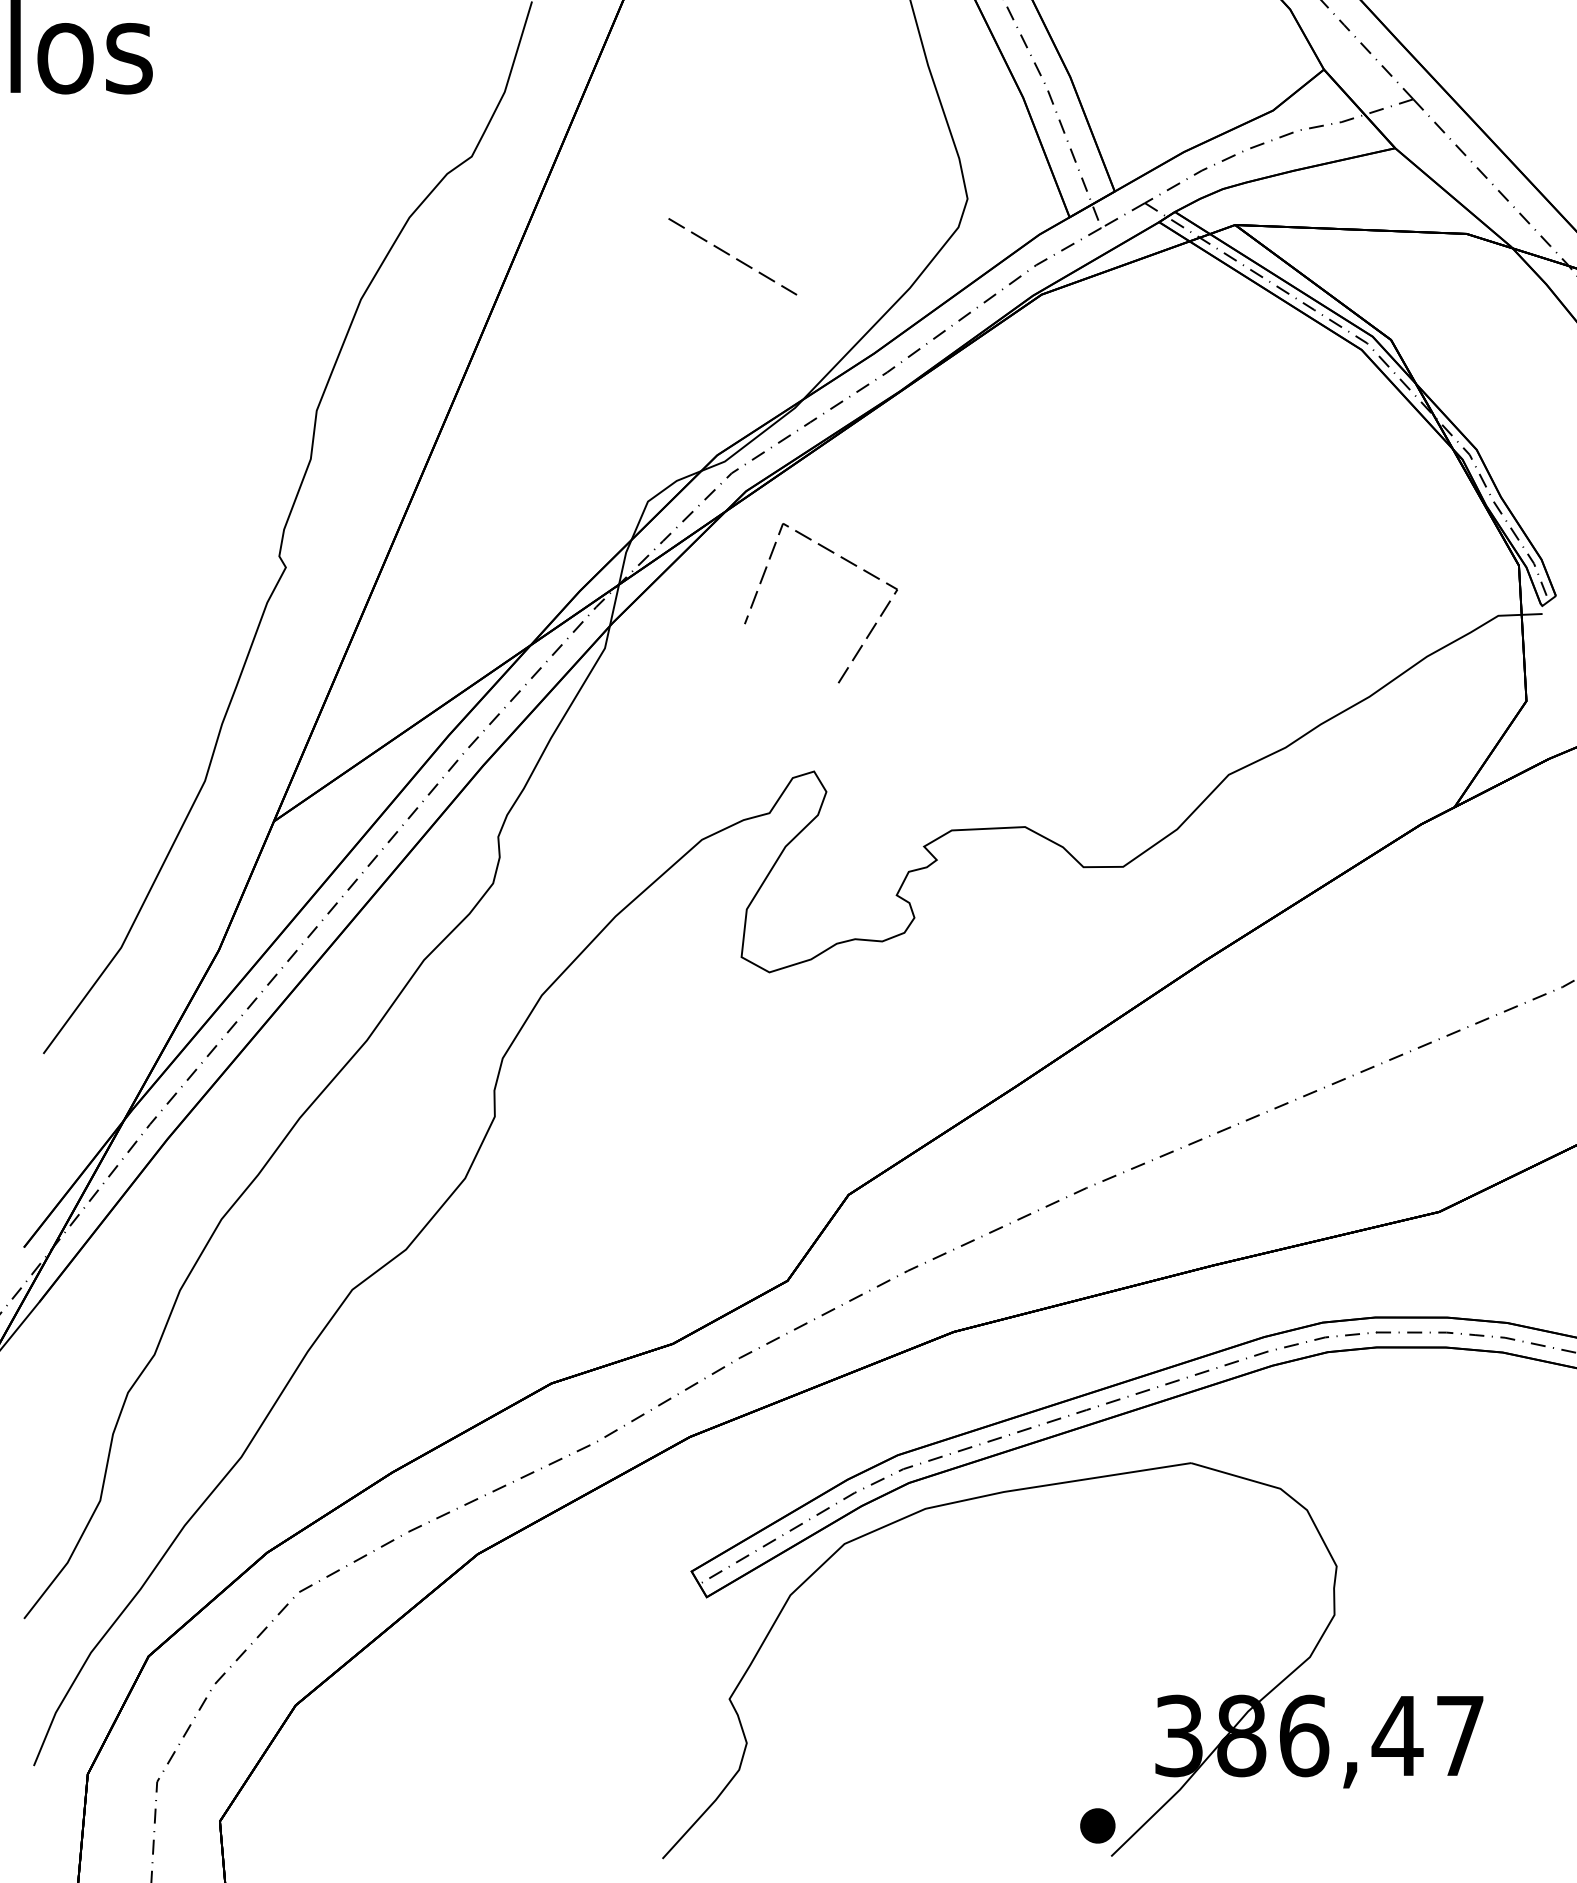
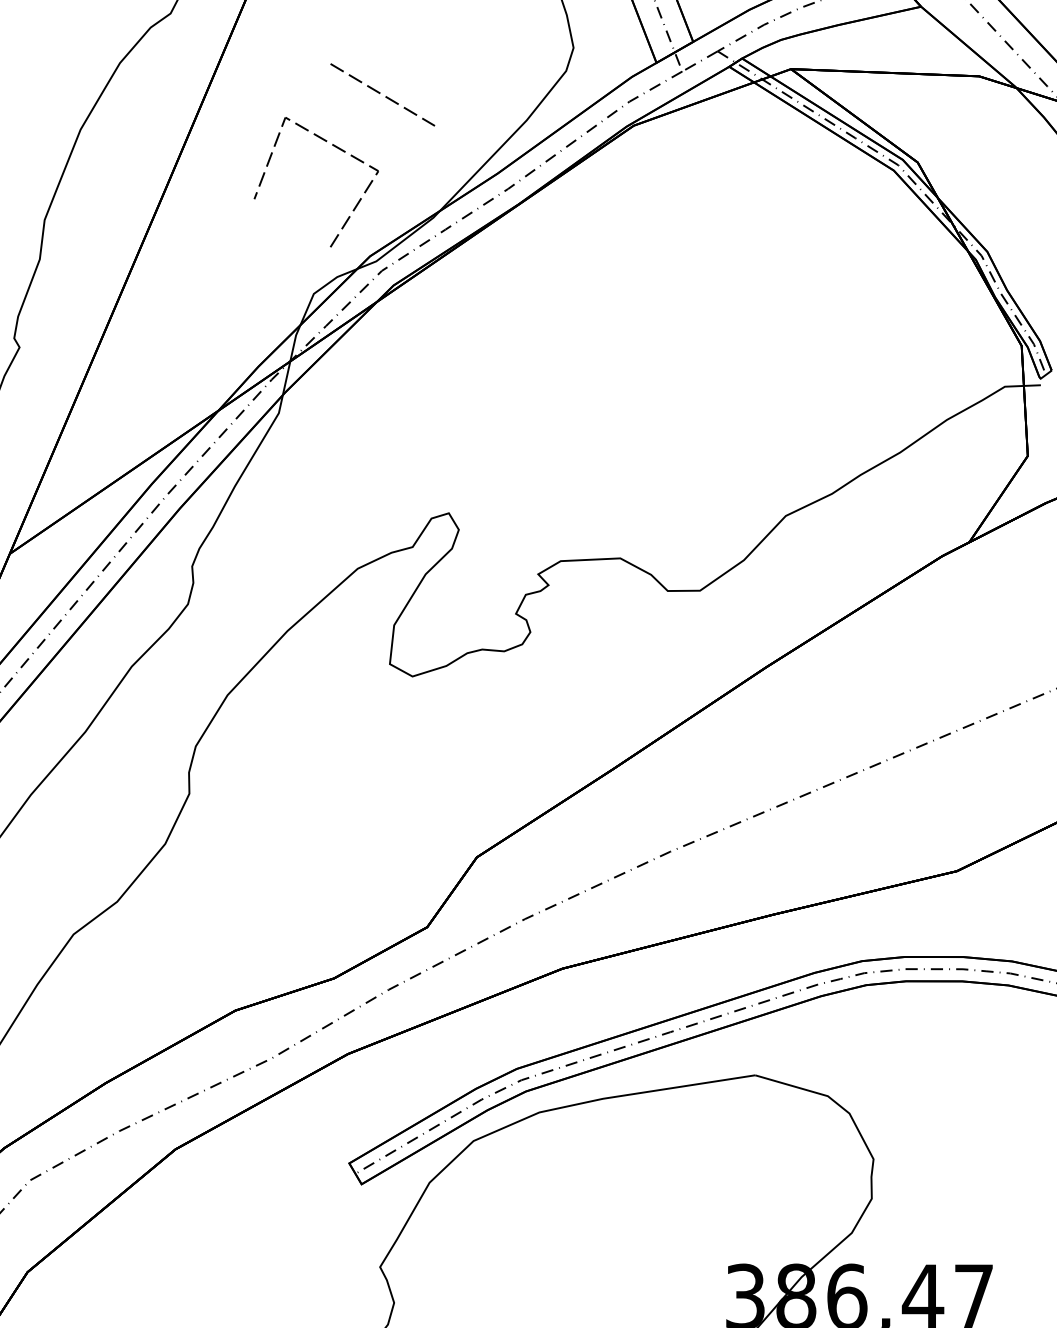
line: (844, 560) -> (335, 147), moved

